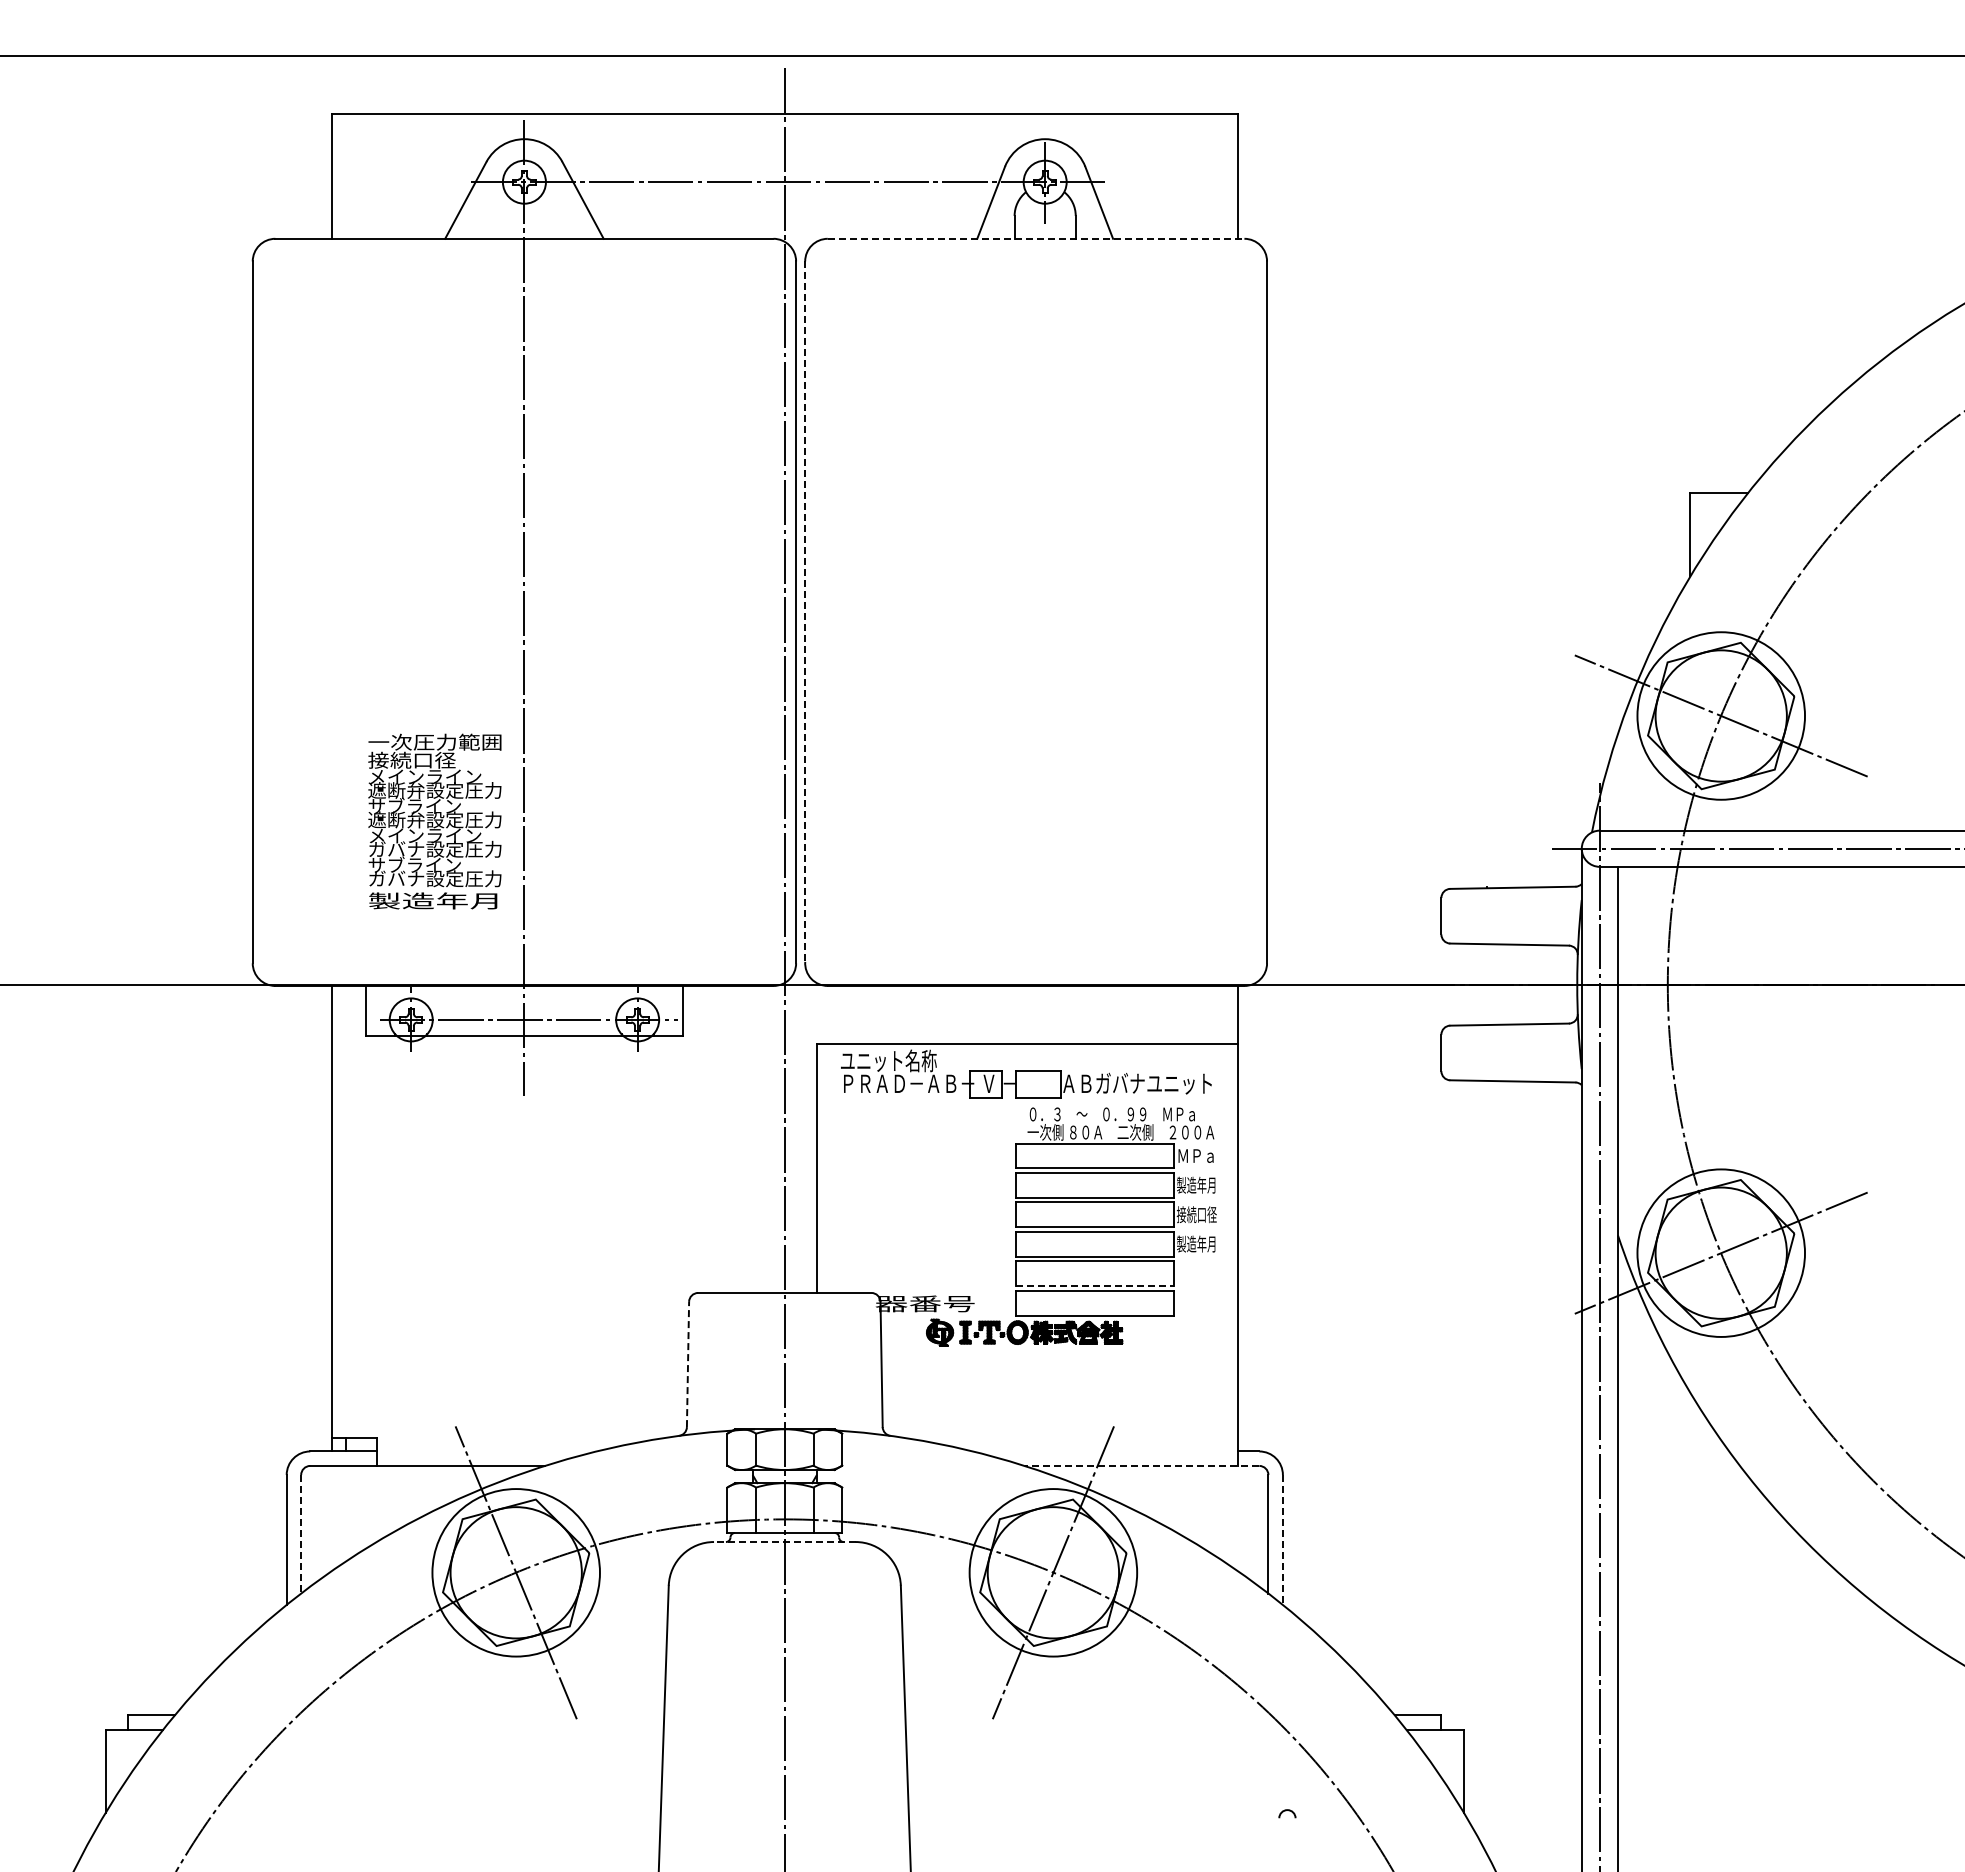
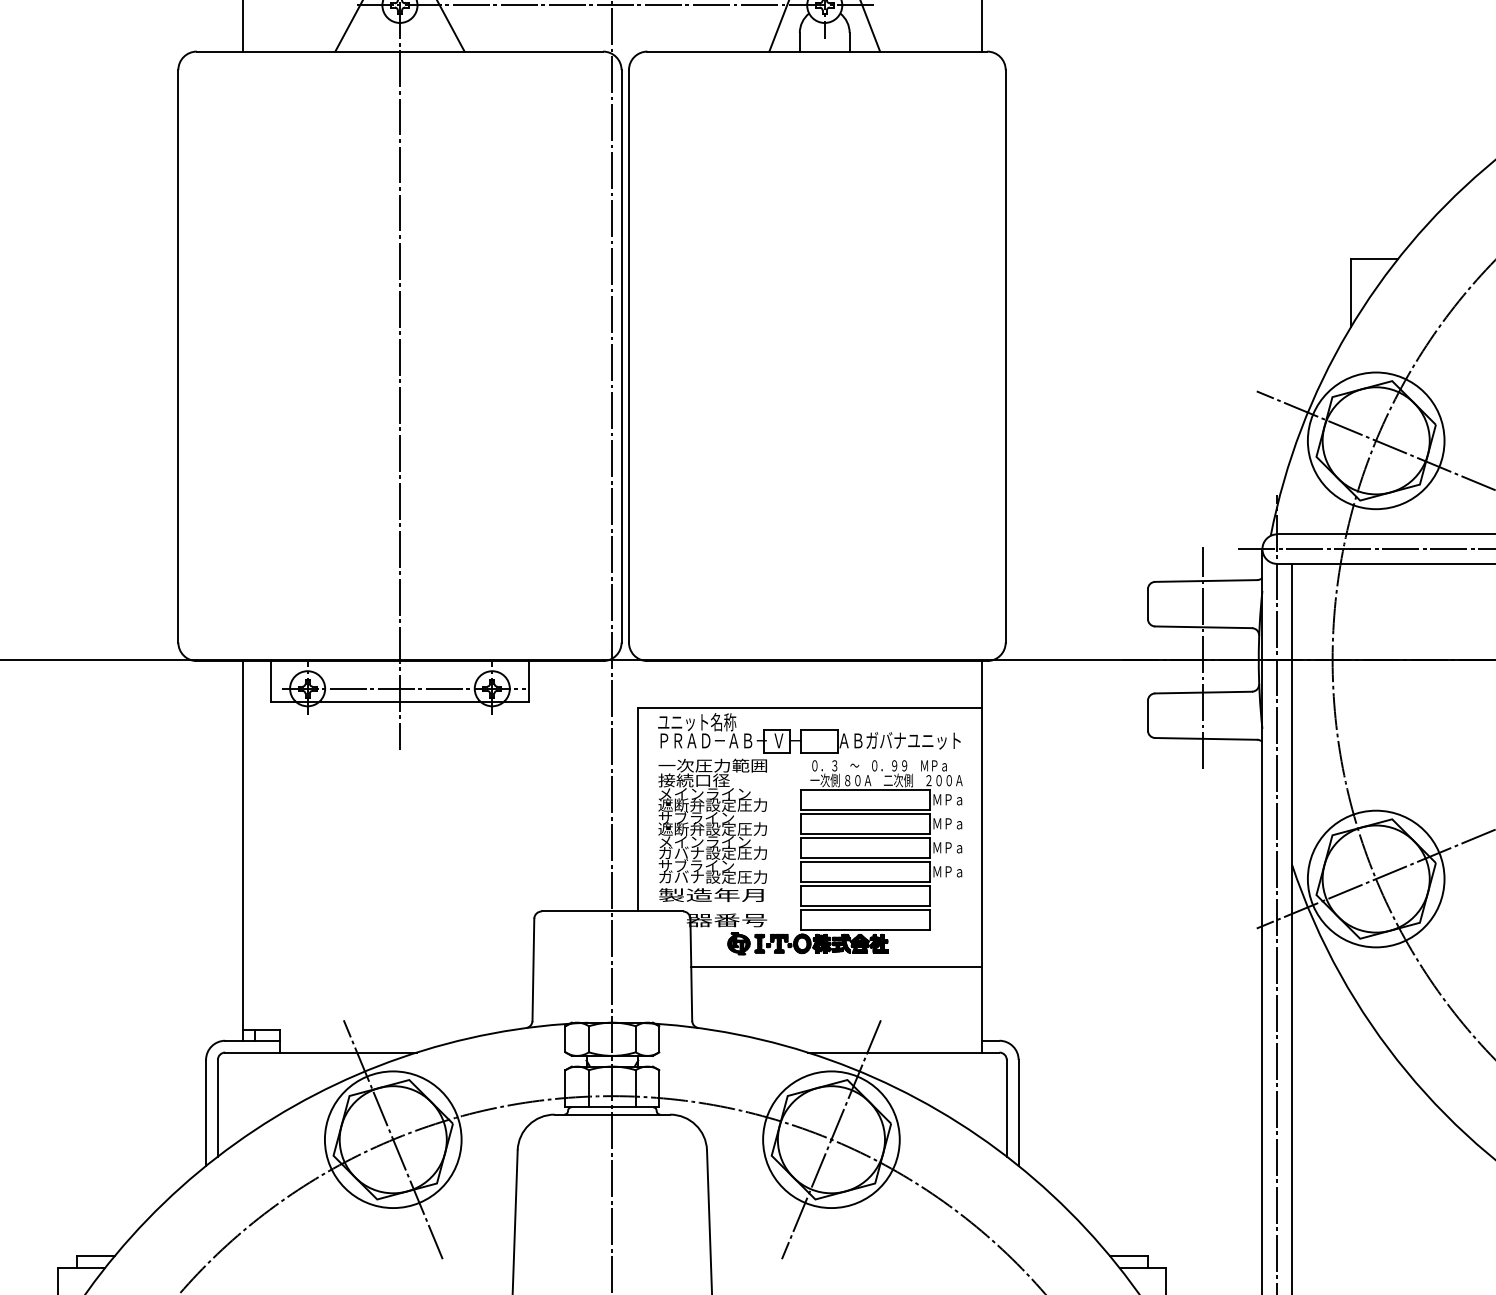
line: (1036, 238) -> (817, 51), dashed -> solid
line: (805, 612) -> (629, 356), dashed -> solid
text: (434, 821) -> (712, 830), moved
line: (1509, 982) -> (1203, 658), added
text: (1196, 1184) -> (948, 823), 製造年月 -> ＭＰａ
text: (1196, 1214) -> (948, 847), 接続口径 -> ＭＰａ
text: (1196, 1243) -> (948, 871), 製造年月 -> ＭＰａ
line: (1095, 1286) -> (865, 906), dashed -> solid
line: (1059, 1360) -> (836, 966), added
line: (688, 1364) -> (533, 969), dashed -> solid
line: (1141, 1465) -> (903, 1052), dashed -> solid
line: (301, 1534) -> (218, 1108), dashed -> solid
line: (1282, 1539) -> (1018, 1112), dashed -> solid
line: (784, 1542) -> (612, 1115), dashed -> solid

